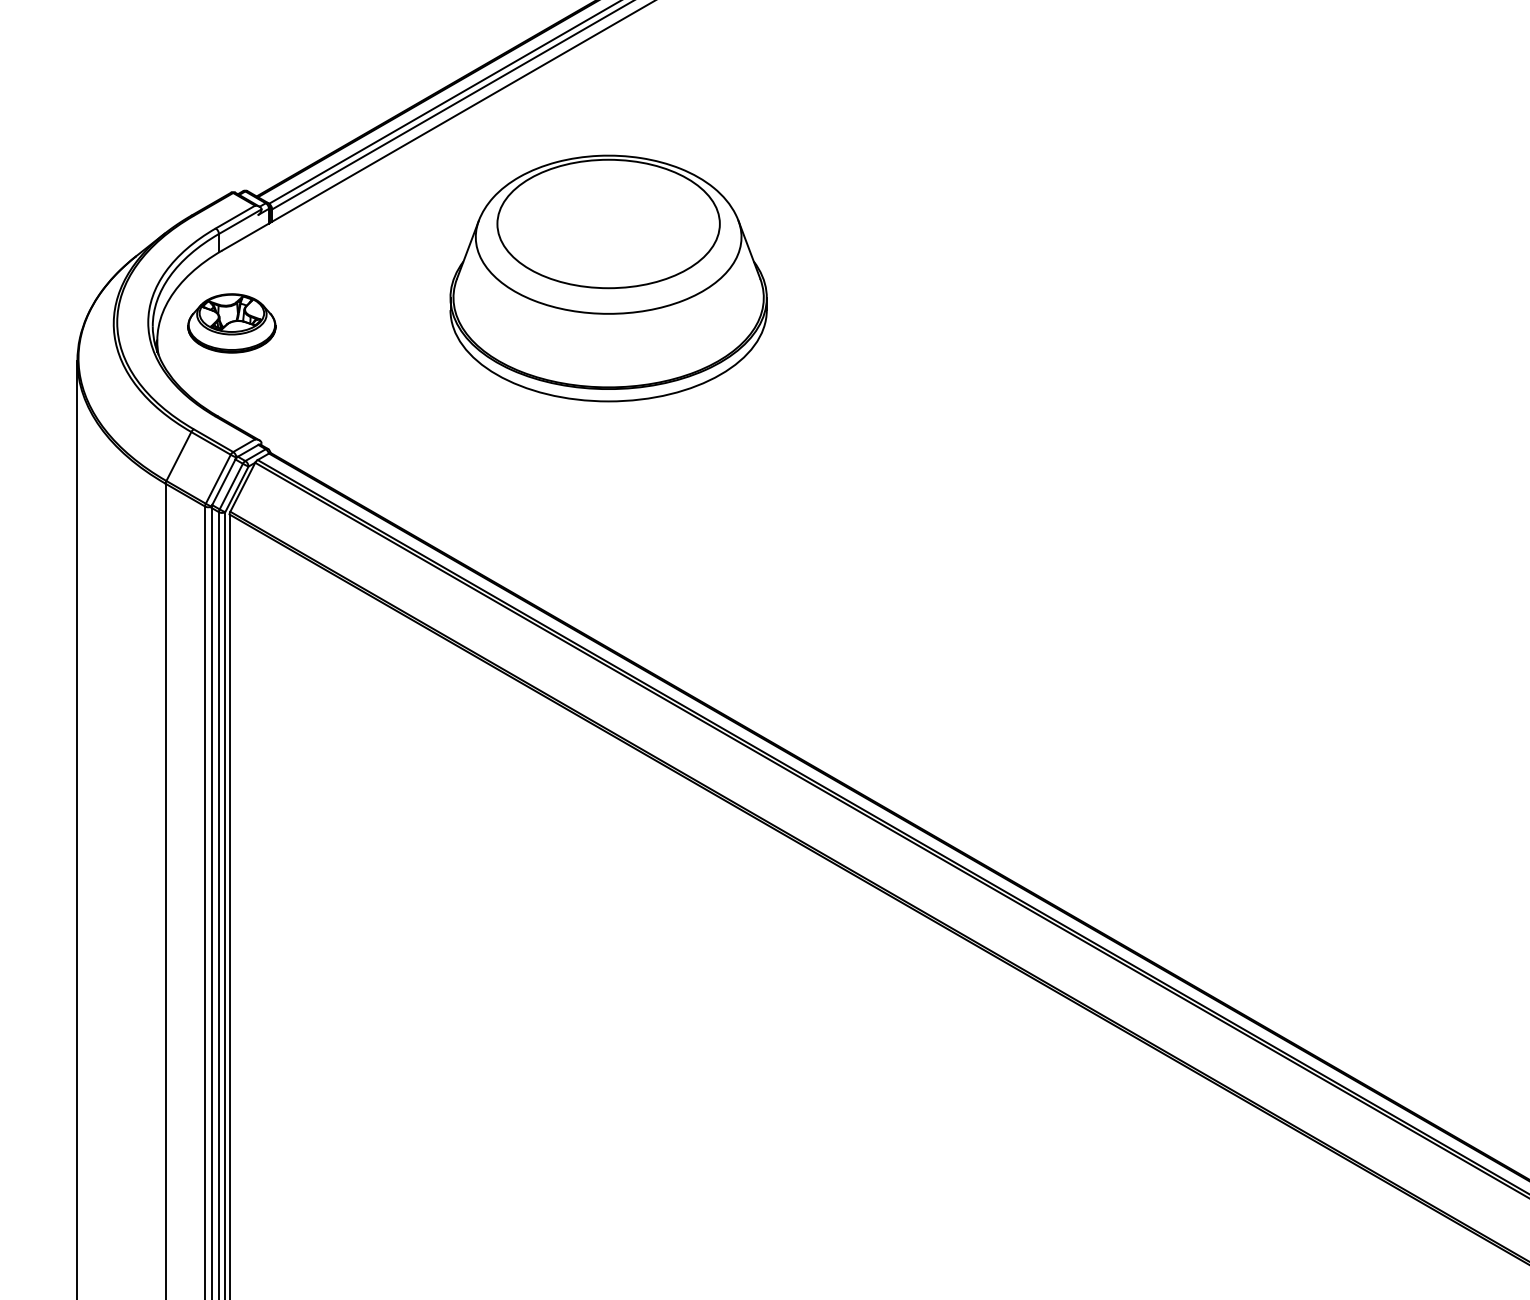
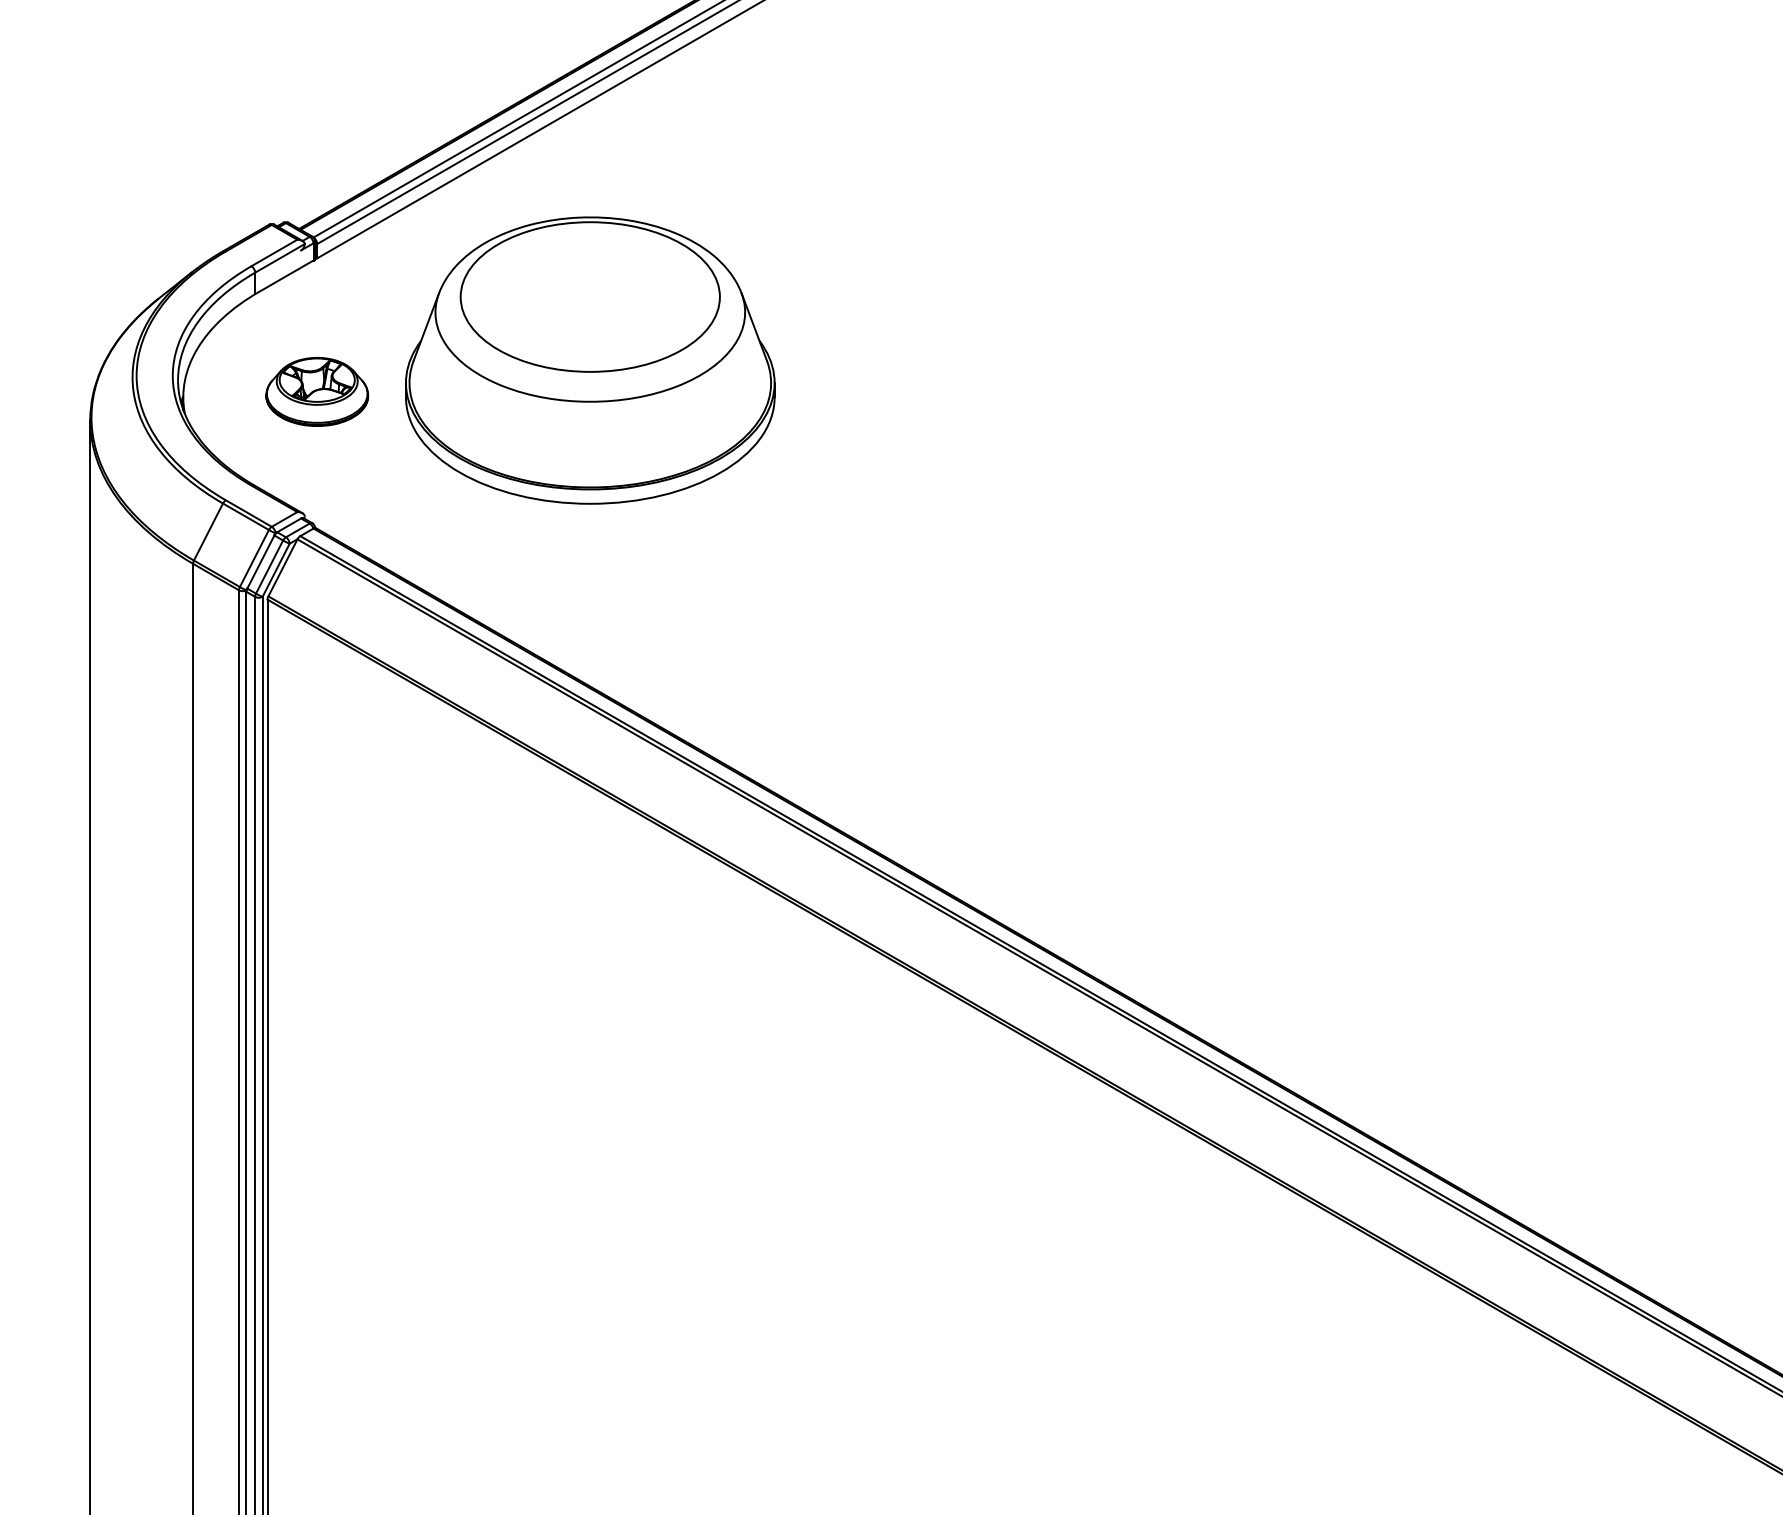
part: (608, 278) -> (590, 360), moved
part: (232, 323) -> (317, 391), moved

